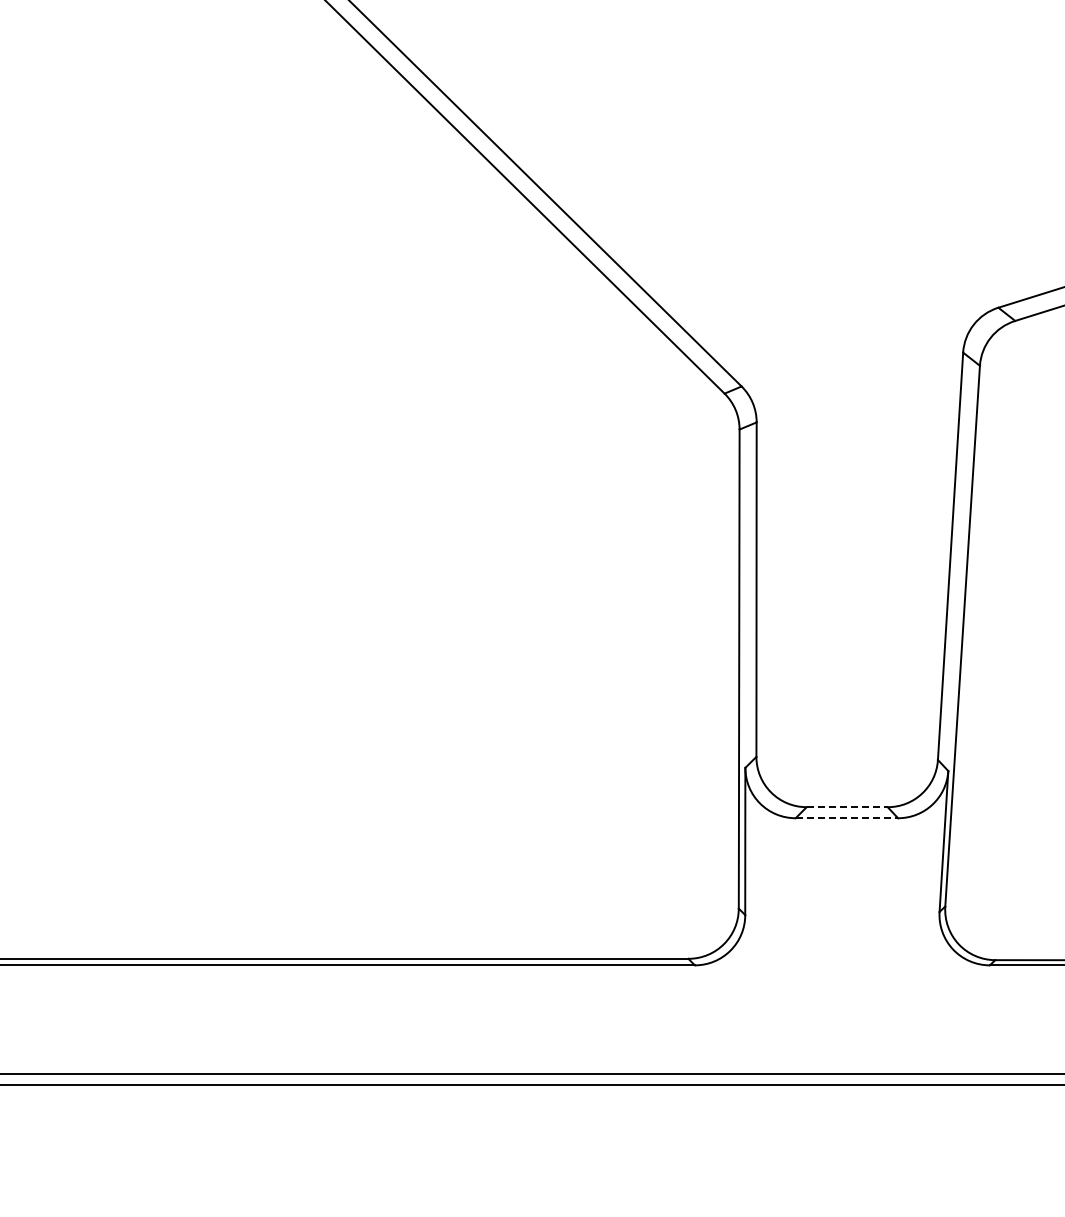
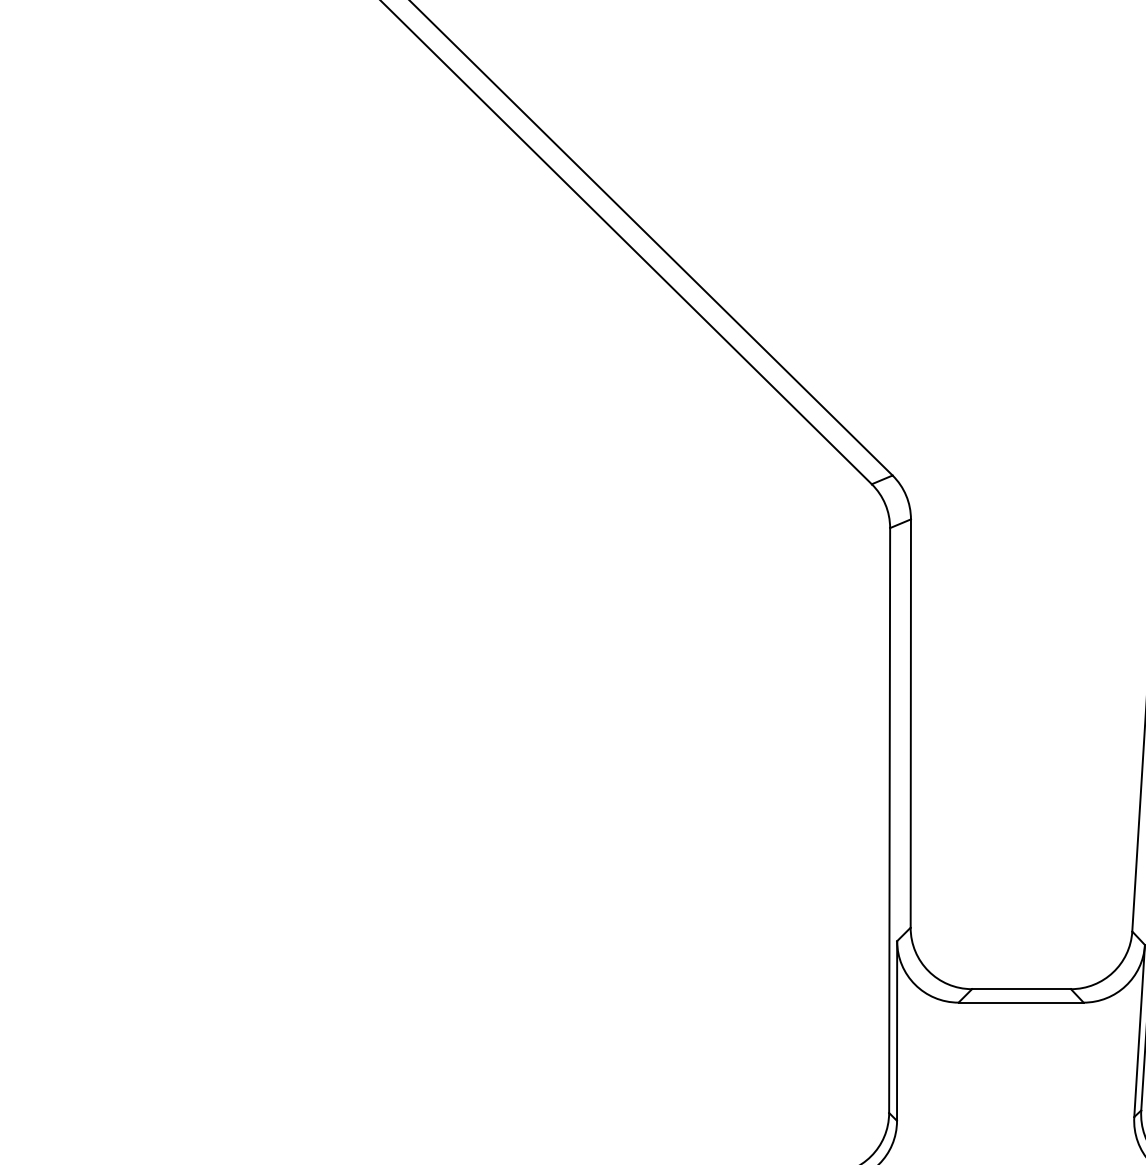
line: (847, 807) -> (1021, 989), dashed -> solid
line: (847, 818) -> (1021, 1002), dashed -> solid

